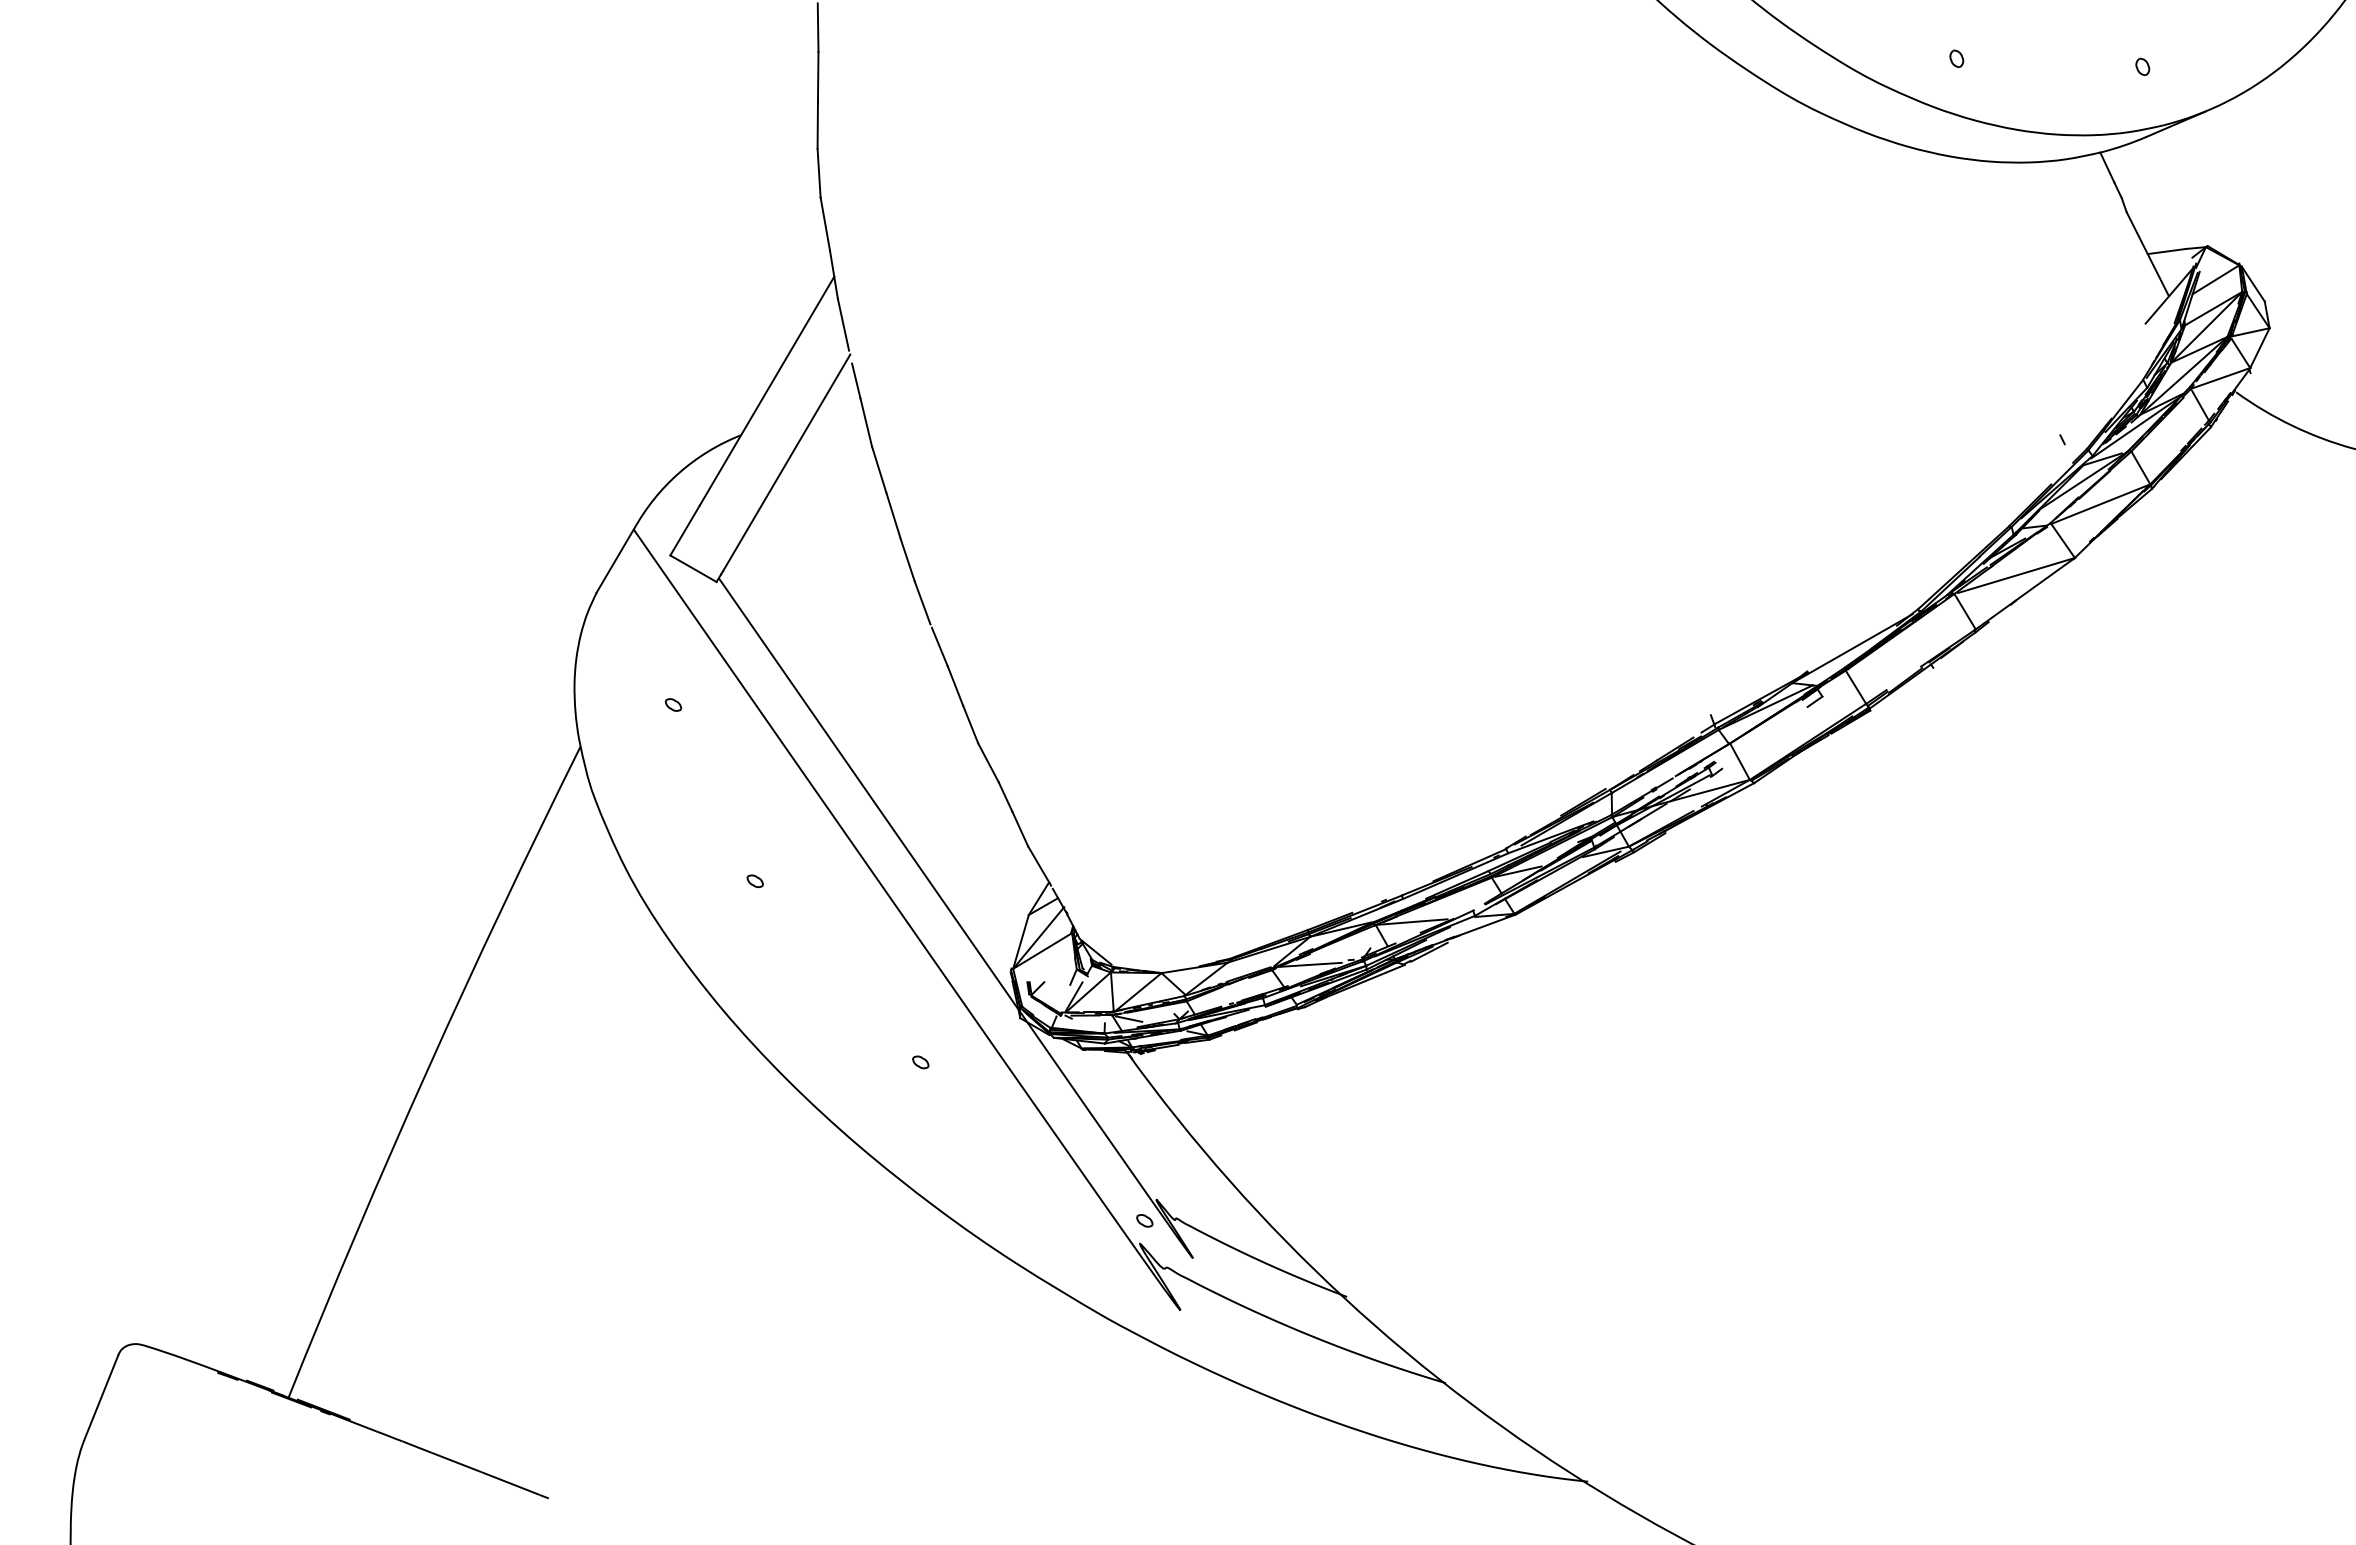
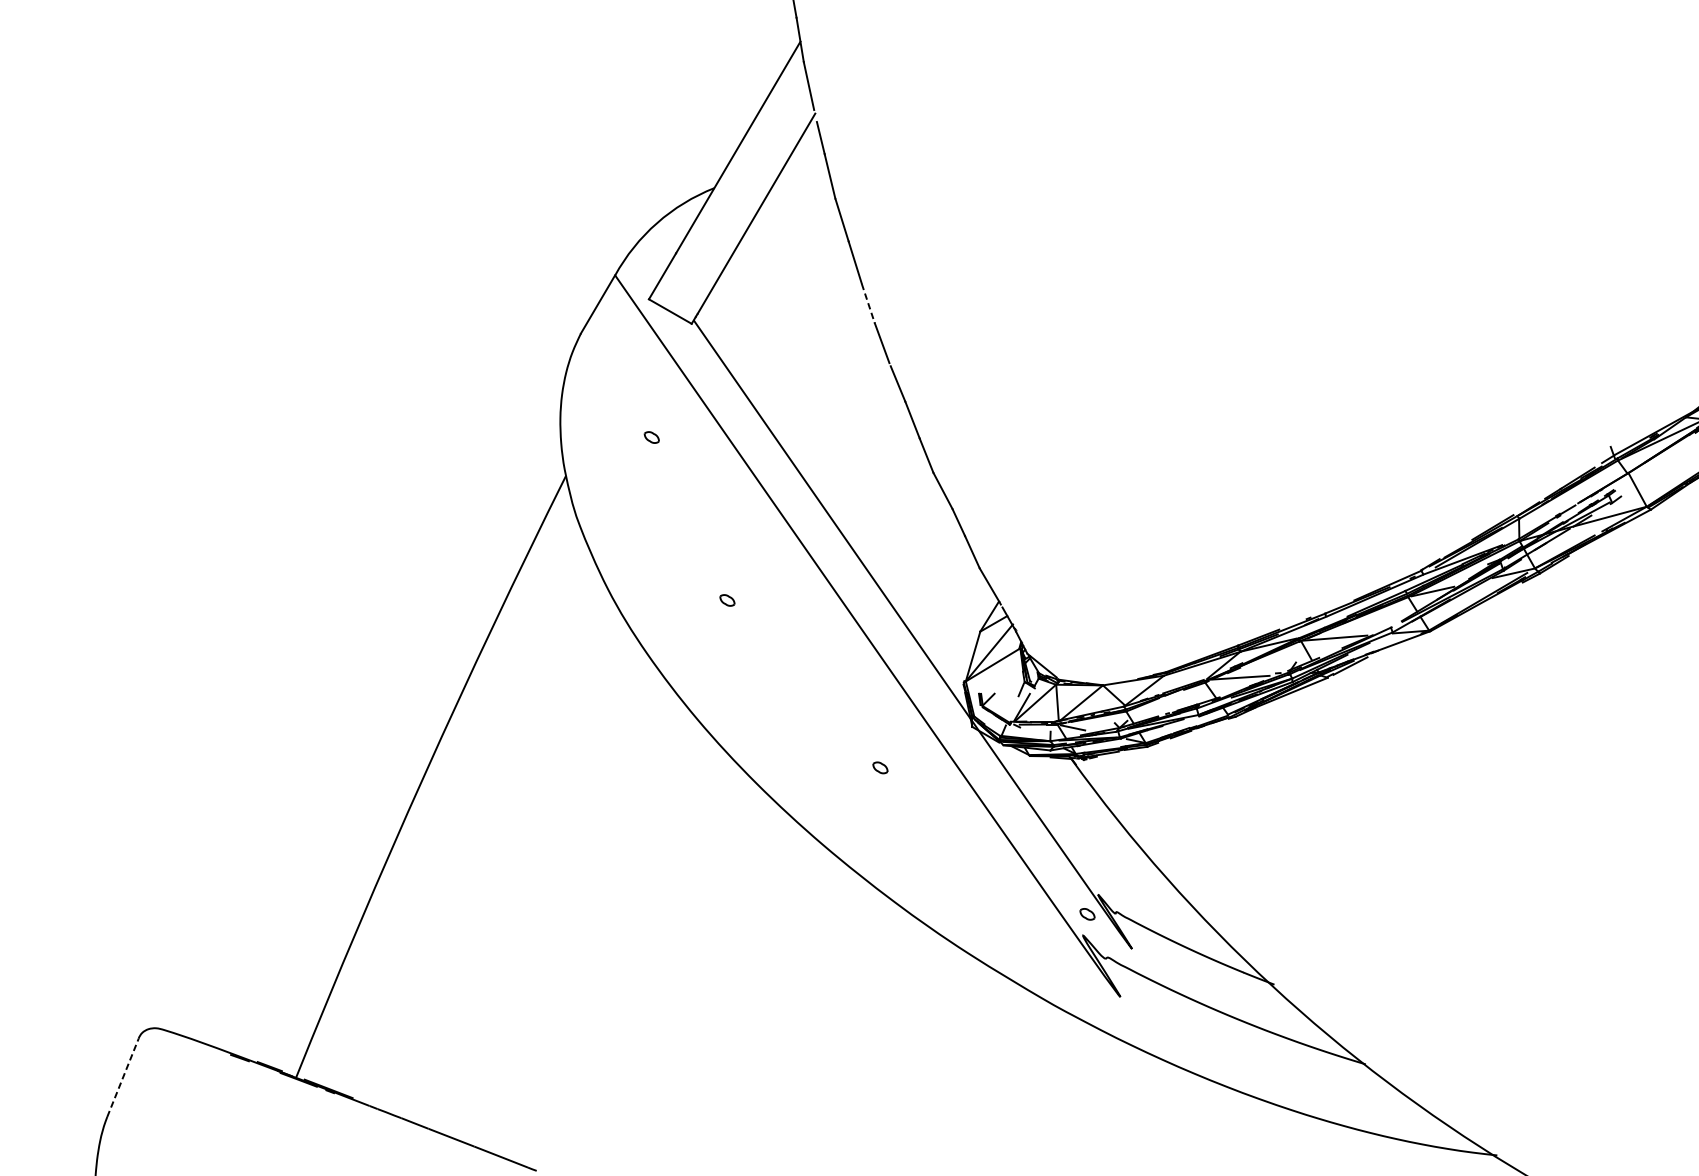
line: (907, 560) -> (868, 303), solid -> dashed
line: (101, 1397) -> (123, 1077), solid -> dashed

